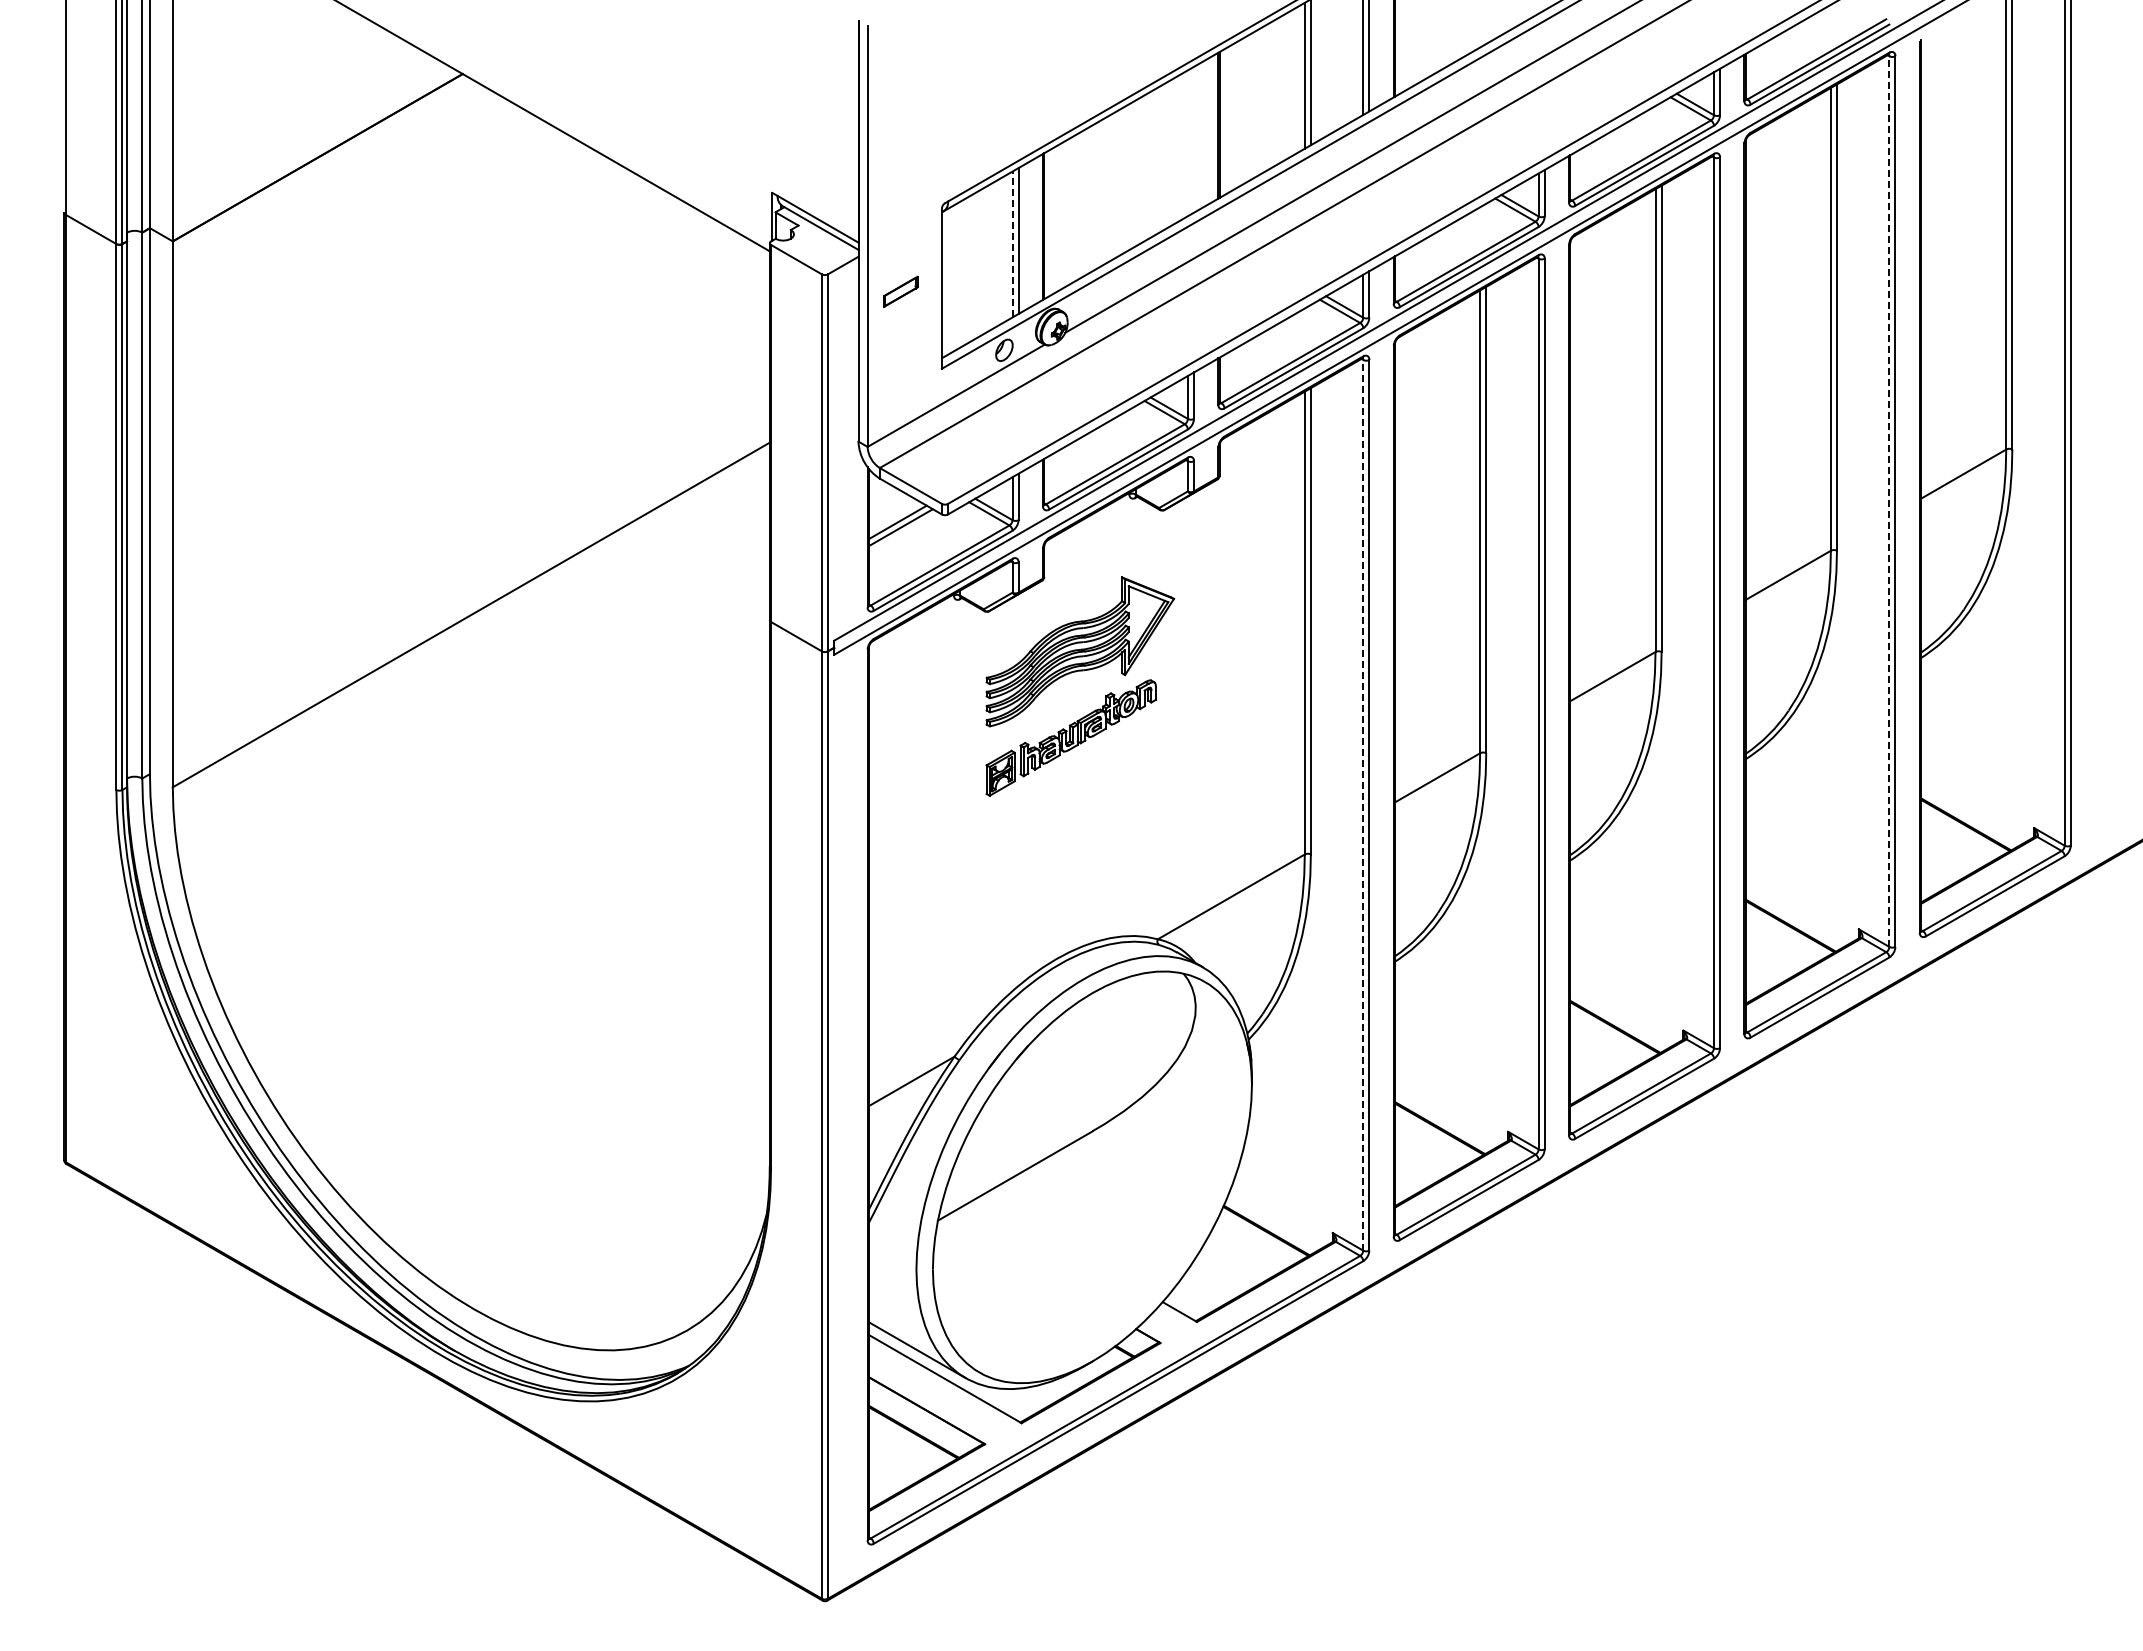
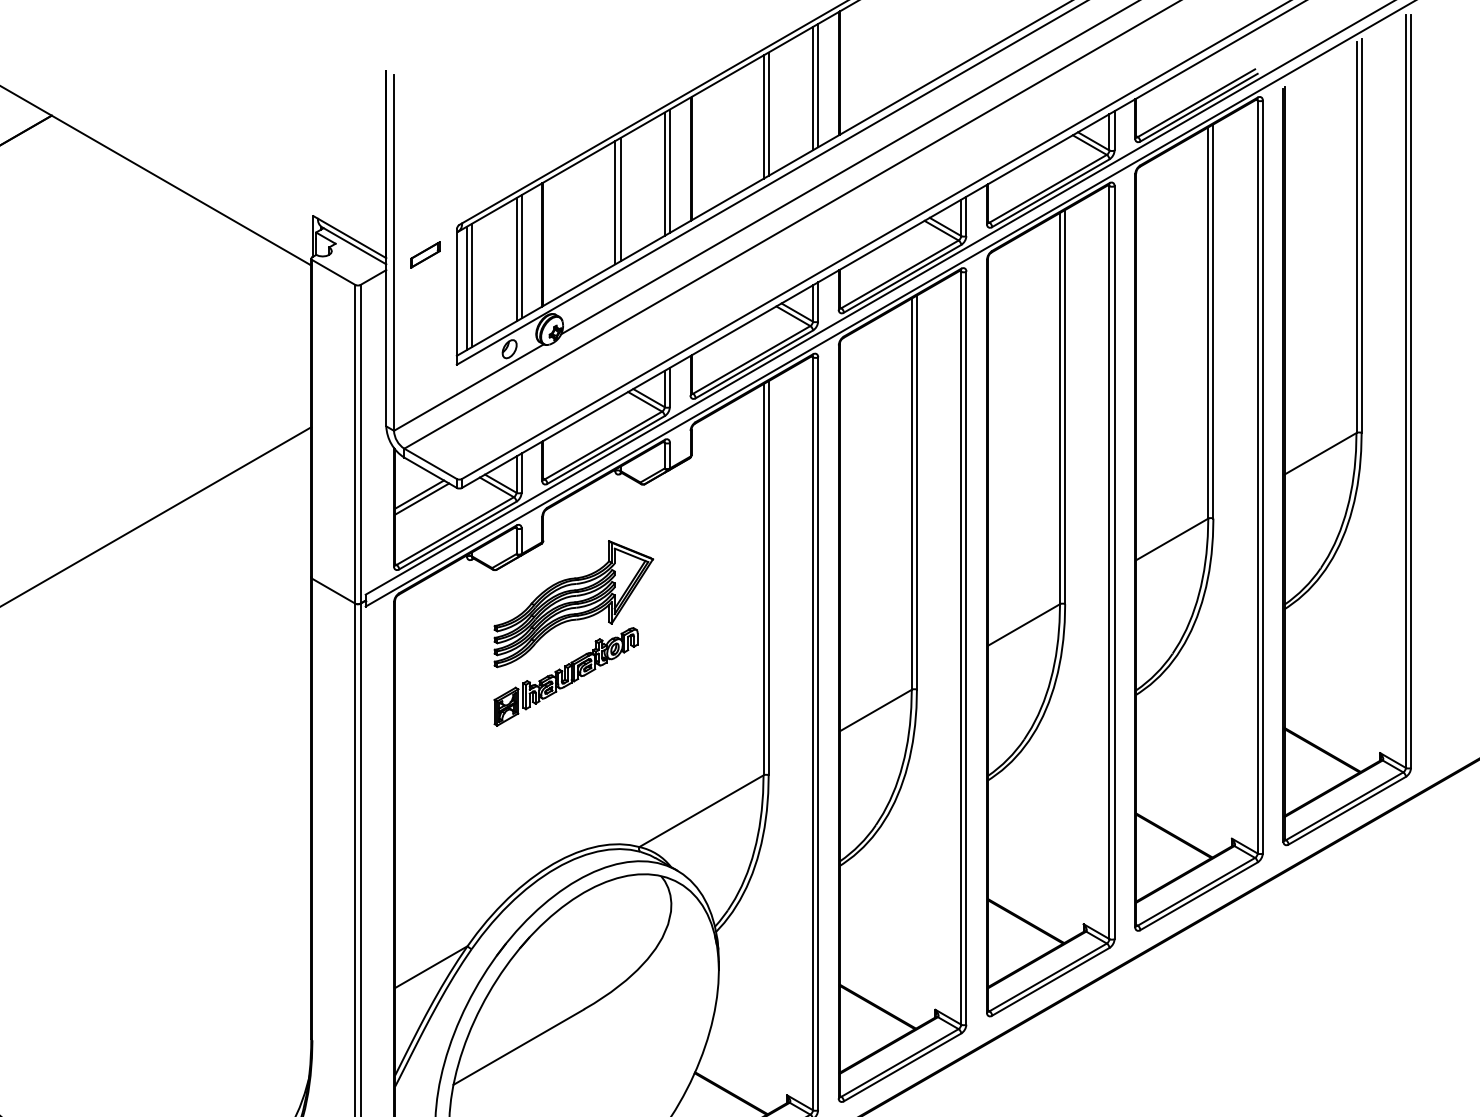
line: (1193, 139) -> (669, 170), added
line: (1187, 143) -> (664, 174), added
line: (1135, 173) -> (620, 199), added
line: (1129, 177) -> (615, 203), added
line: (1012, 244) -> (516, 259), dashed -> solid
line: (960, 274) -> (472, 285), added
line: (954, 278) -> (467, 288), added
part: (900, 291) -> (425, 254), moved
line: (1889, 501) -> (1257, 476), dashed -> solid
line: (1363, 804) -> (813, 733), dashed -> solid

